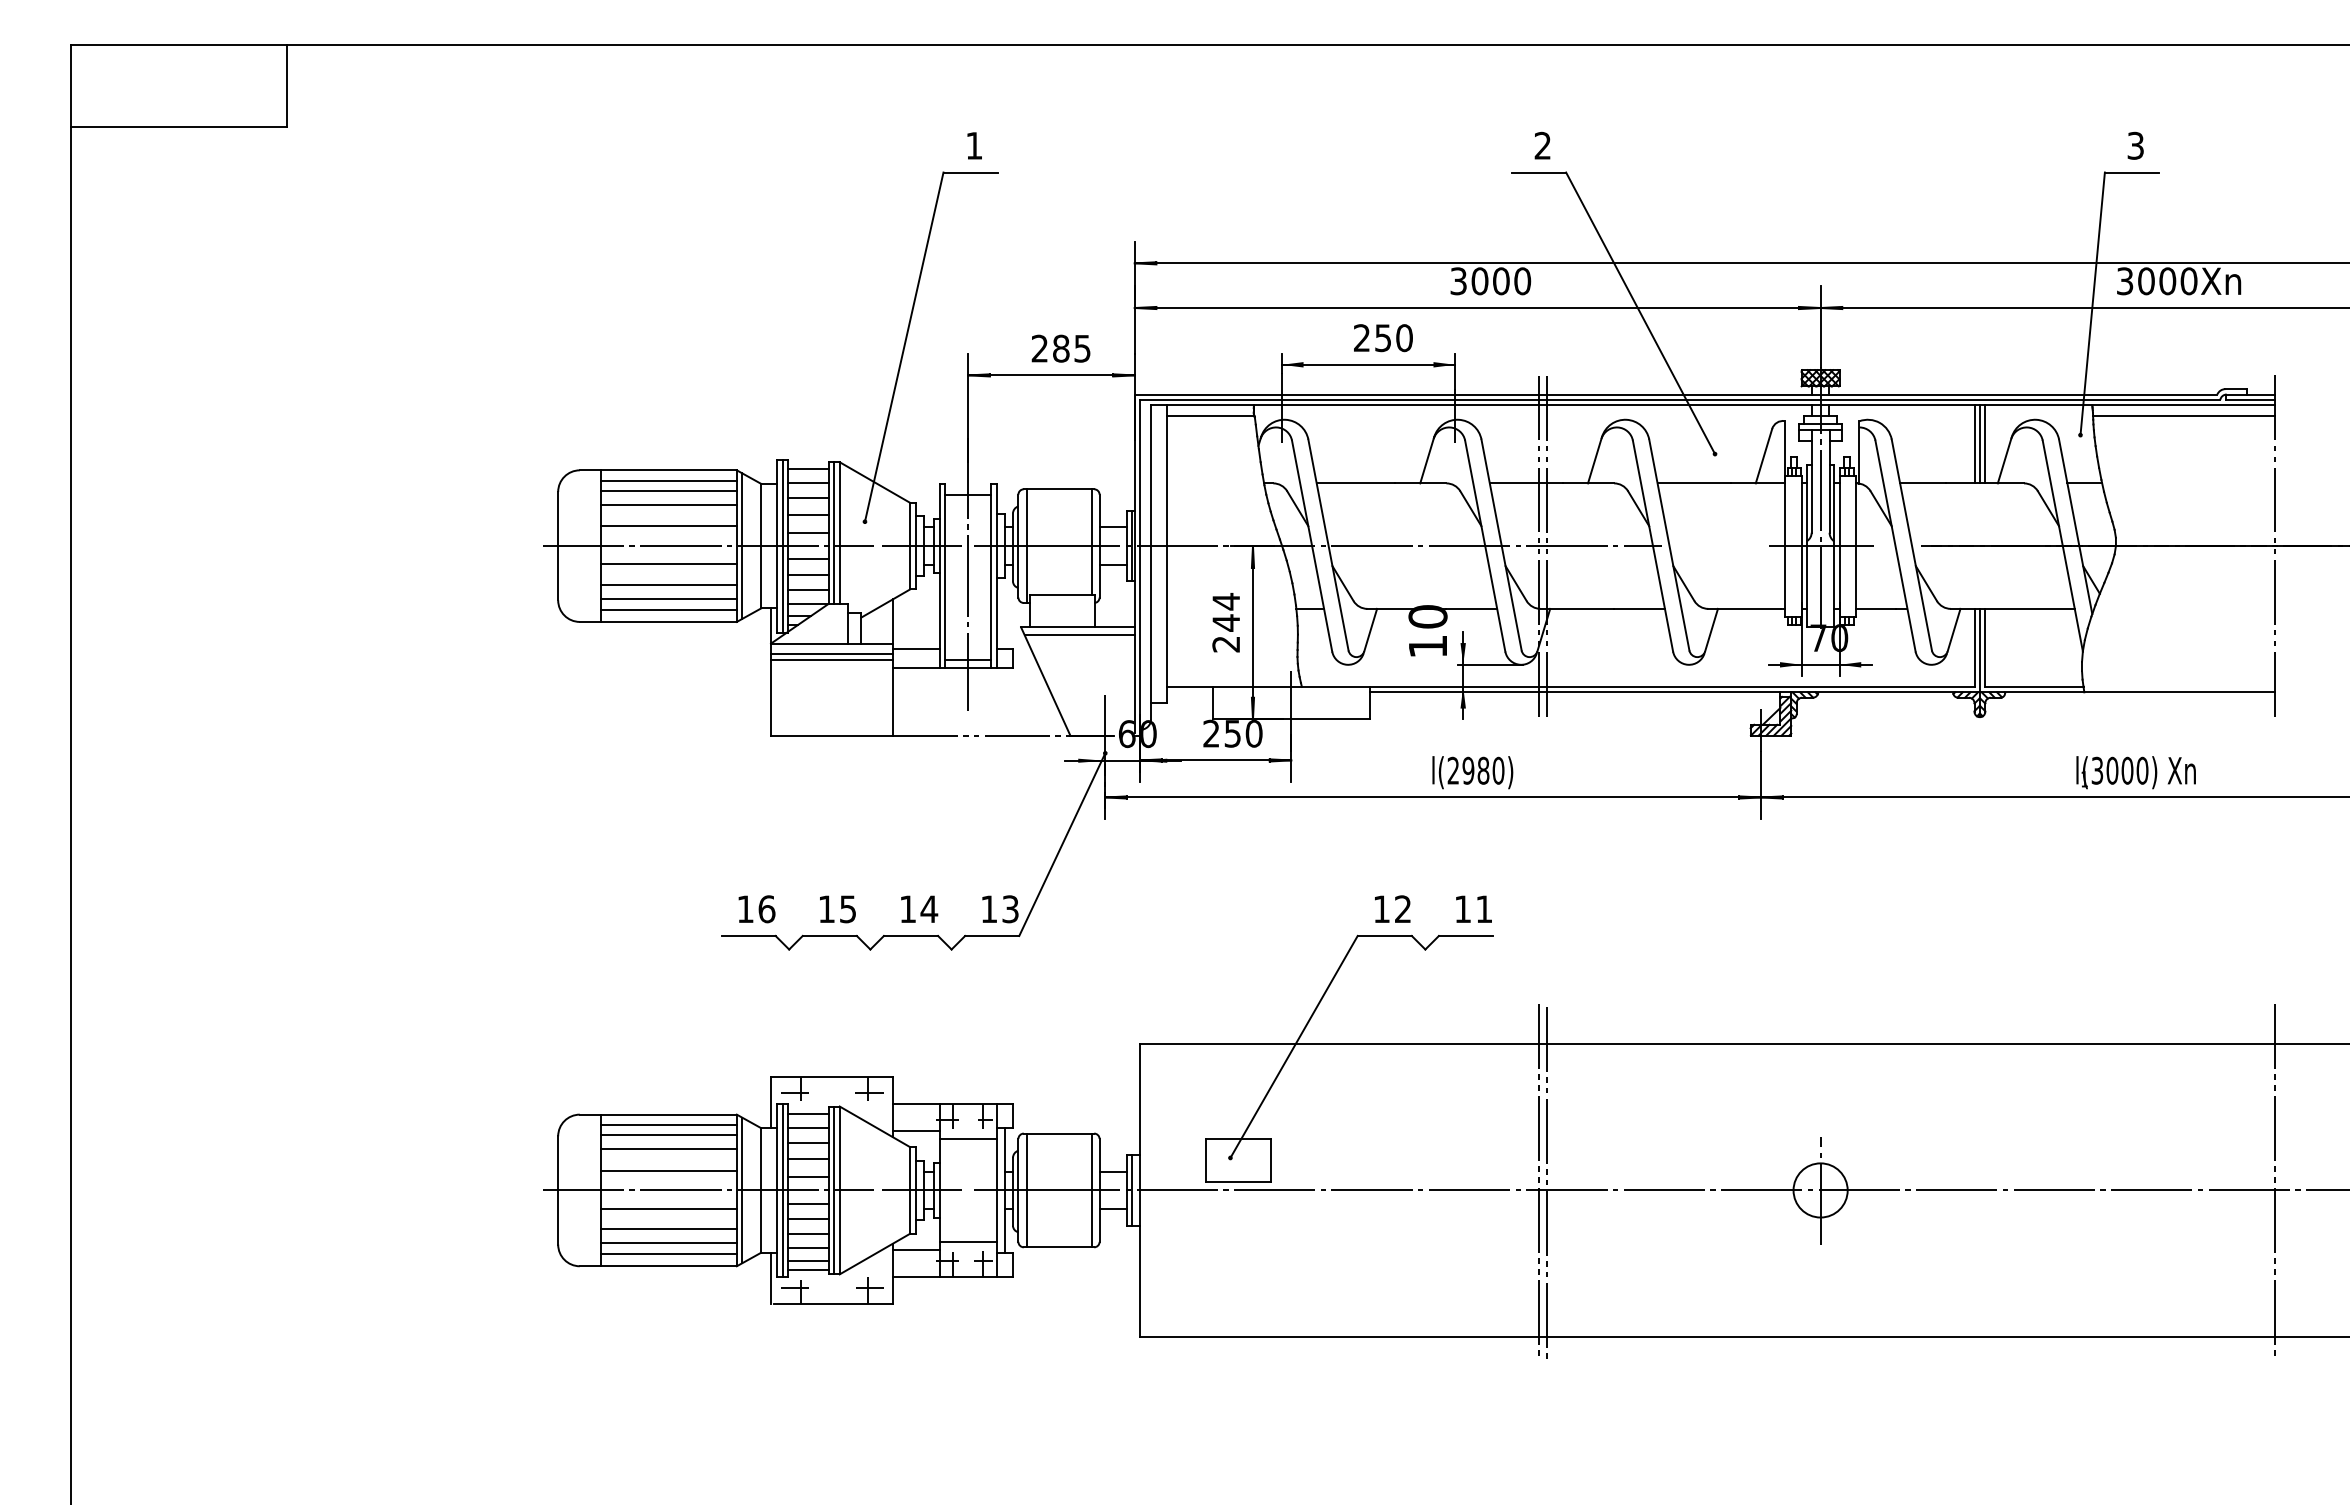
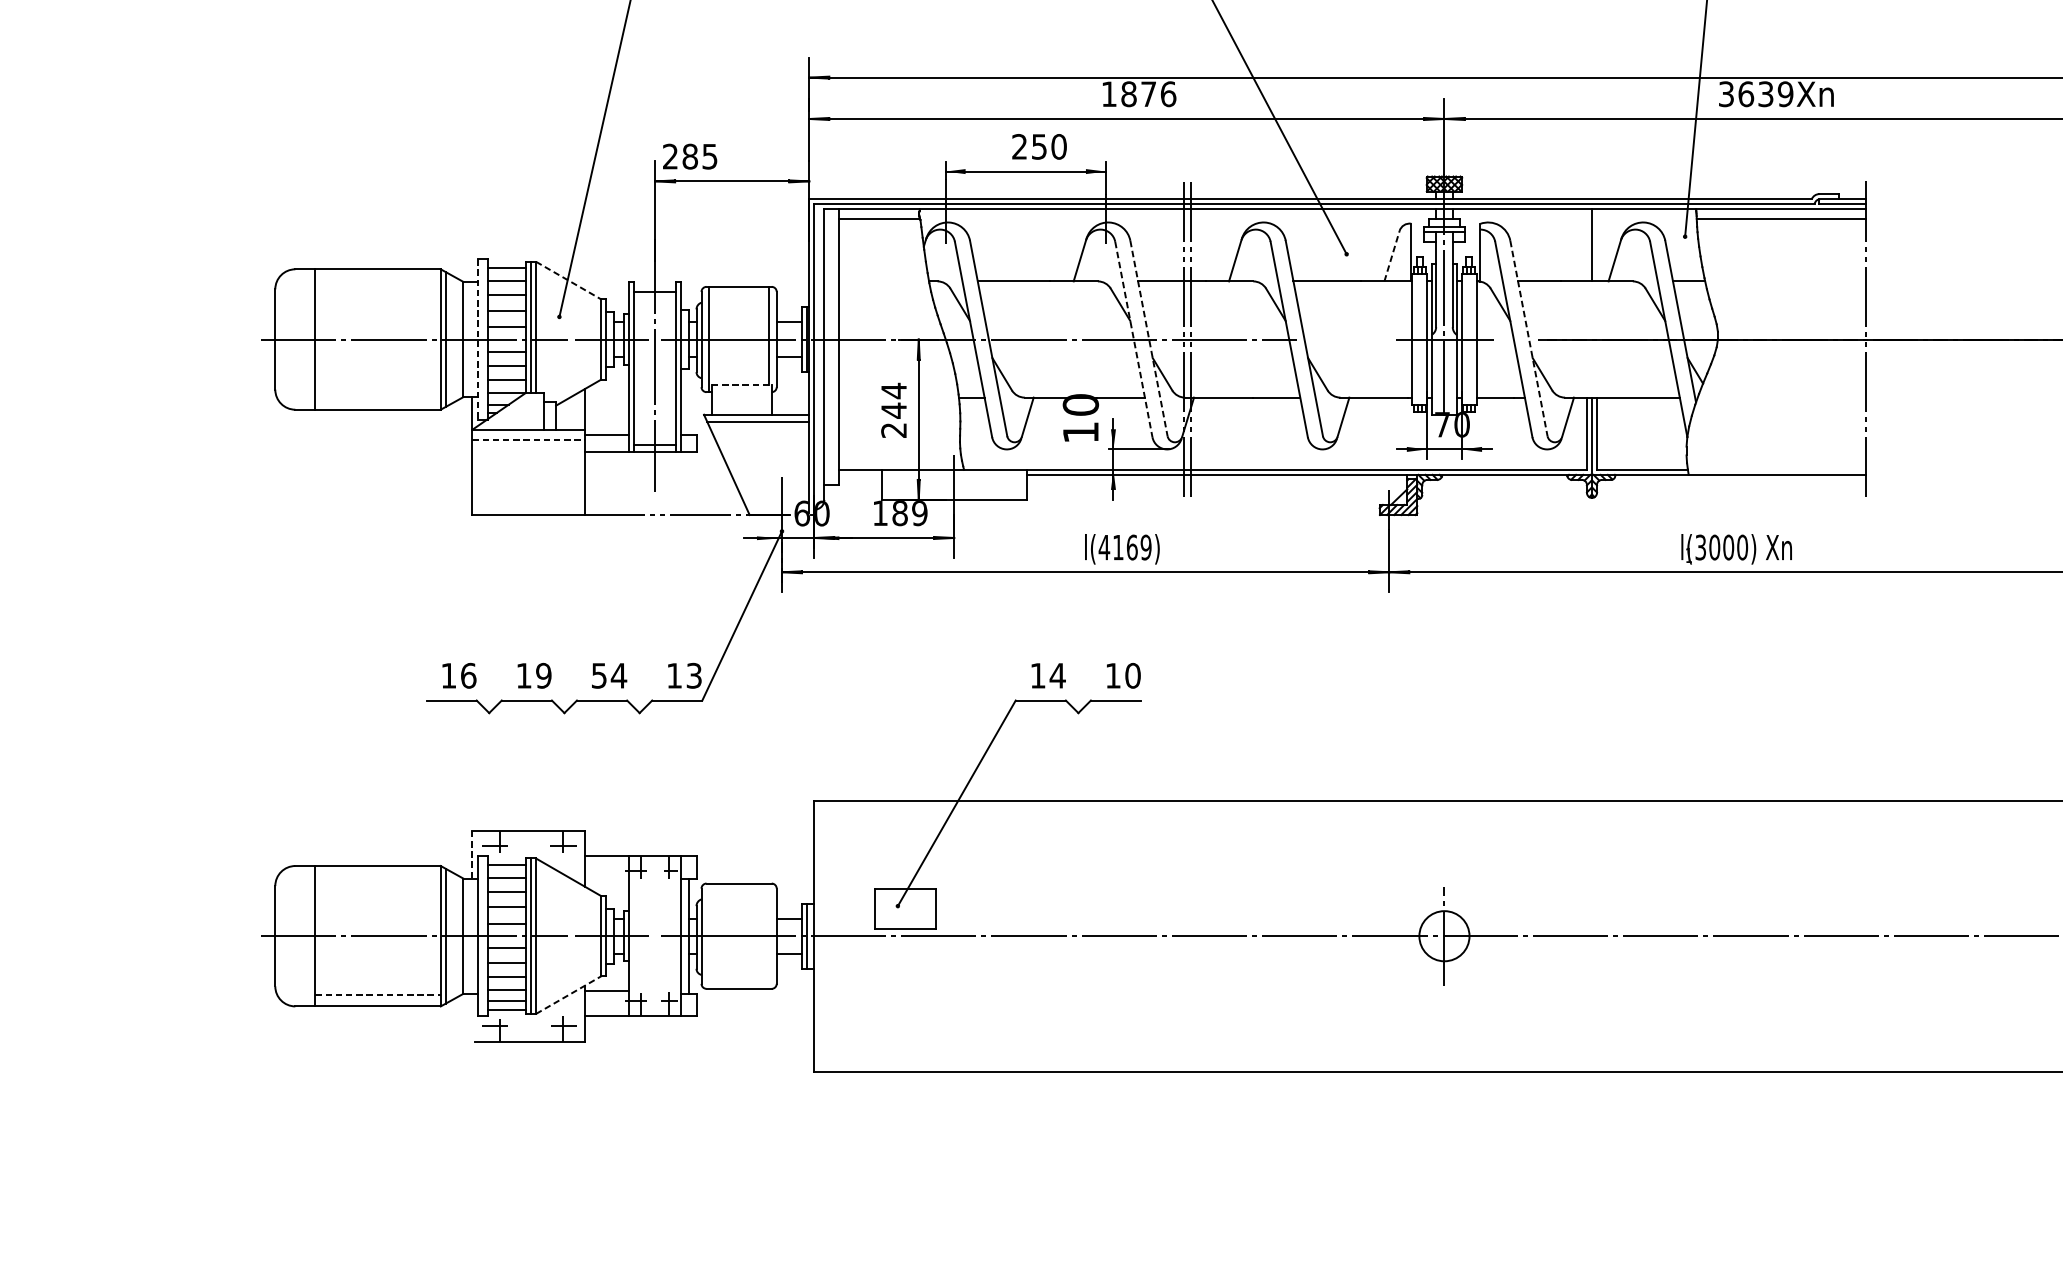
text: (1490, 281) -> (1138, 94), 3000 -> 1876
text: (2167, 281) -> (1765, 94), 3000Xn -> 3639Xn
text: (1060, 348) -> (689, 156), moved
line: (1974, 444) -> (1586, 245), removed
line: (1985, 444) -> (1597, 245), removed
line: (1764, 455) -> (1392, 255), solid -> dashed
line: (668, 480) -> (377, 278), removed
line: (874, 482) -> (568, 280), solid -> dashed
line: (668, 490) -> (377, 287), removed
line: (668, 504) -> (377, 300), removed
line: (668, 526) -> (377, 321), removed
line: (782, 545) -> (483, 338), removed
line: (1501, 545) -> (1148, 338), solid -> dashed
line: (1911, 545) -> (1528, 338), solid -> dashed
line: (777, 546) -> (478, 339), solid -> dashed
line: (1485, 546) -> (1134, 339), solid -> dashed
line: (668, 564) -> (377, 356), removed
line: (668, 584) -> (377, 375), removed
line: (1062, 594) -> (742, 384), solid -> dashed
line: (668, 598) -> (377, 388), removed
line: (668, 610) -> (377, 399), removed
line: (831, 654) -> (528, 439), solid -> dashed
line: (831, 659) -> (528, 444), removed
text: (1232, 733) -> (899, 513), 250 -> 189
text: (1475, 770) -> (1124, 547), l(2980) -> l(4169)
text: (1402, 908) -> (1057, 675), 12 -> 14
text: (847, 909) -> (543, 676), 15 -> 19
text: (907, 909) -> (598, 676), 14 -> 54
text: (1484, 909) -> (1133, 676), 11 -> 10
line: (771, 1102) -> (472, 854), solid -> dashed
line: (668, 1125) -> (377, 876), removed
line: (915, 1130) -> (606, 880), removed
line: (668, 1135) -> (377, 885), removed
line: (967, 1139) -> (654, 889), removed
line: (668, 1149) -> (377, 898), removed
line: (668, 1170) -> (377, 917), removed
line: (1539, 1182) -> (1184, 928), removed
line: (2275, 1182) -> (1865, 928), removed
line: (1547, 1183) -> (1191, 929), removed
line: (782, 1190) -> (483, 936), removed
line: (1026, 1190) -> (709, 936), removed
line: (1091, 1190) -> (769, 936), removed
line: (668, 1208) -> (377, 952), removed
line: (668, 1229) -> (377, 972), removed
line: (967, 1241) -> (654, 983), removed
line: (668, 1242) -> (377, 984), removed
line: (669, 1254) -> (378, 995), solid -> dashed
line: (874, 1254) -> (568, 995), solid -> dashed
line: (771, 1278) -> (472, 1017), removed

